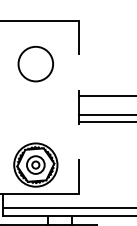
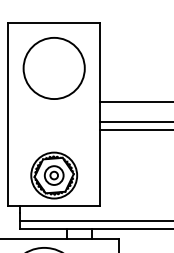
circle: (35, 64) -> (53, 68), size x1.67
line: (79, 107) -> (100, 114), dashed -> solid

